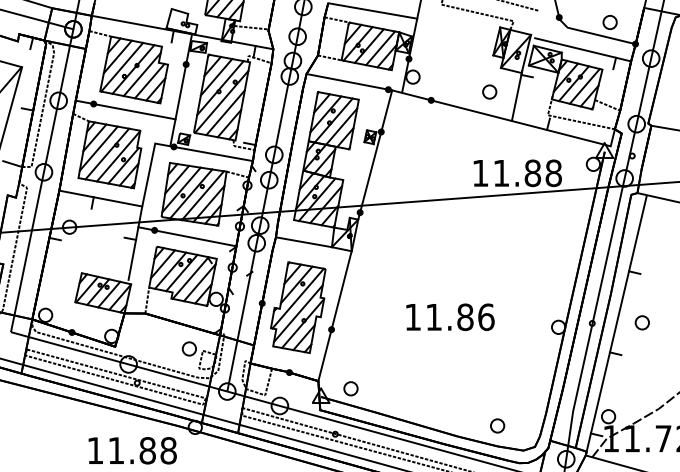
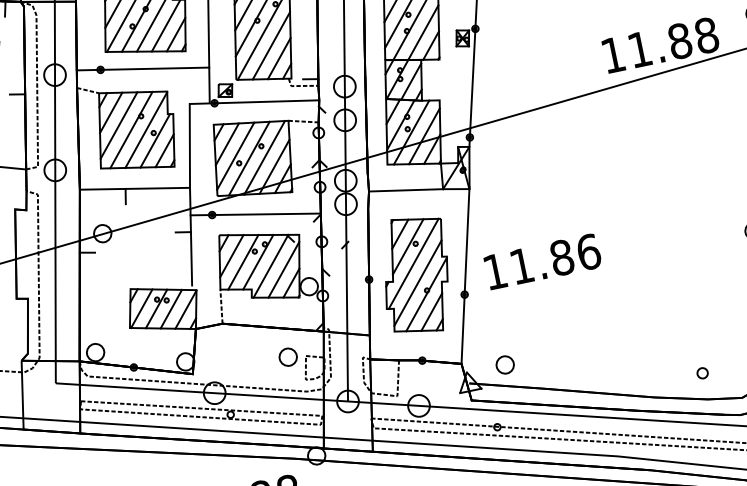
text: (450, 316) -> (542, 260), moved
part: (497, 425) -> (702, 372), size x0.6

